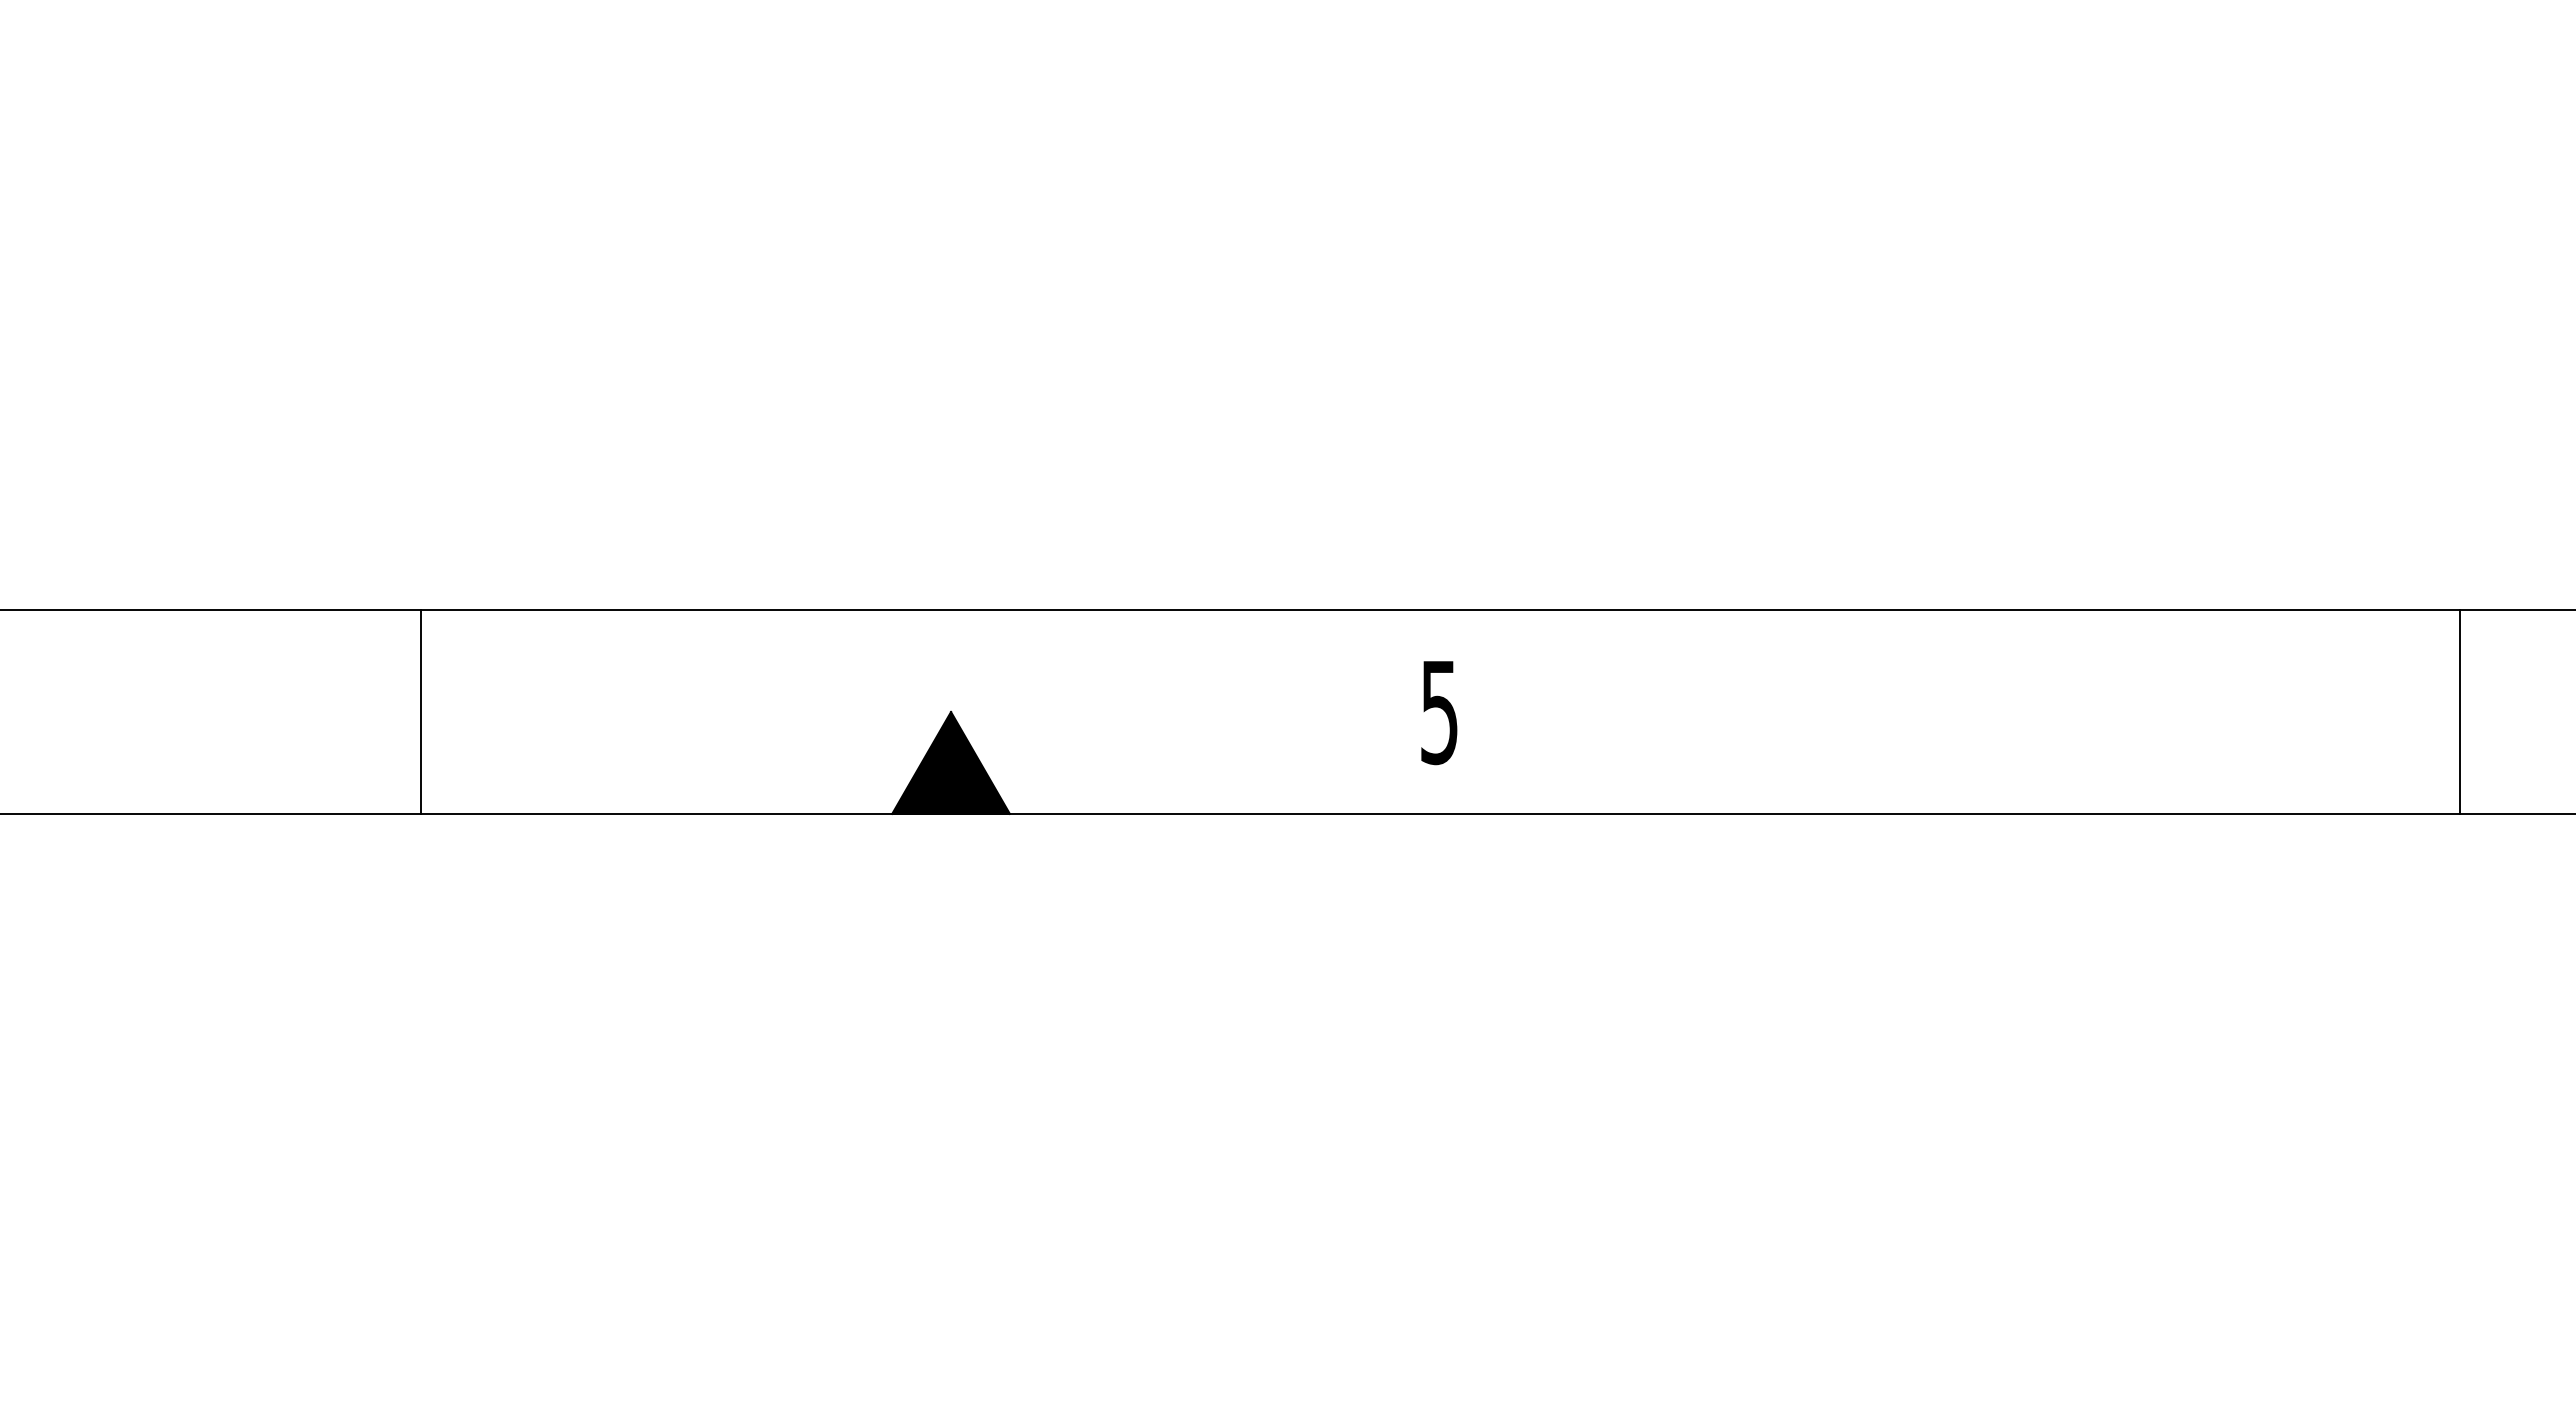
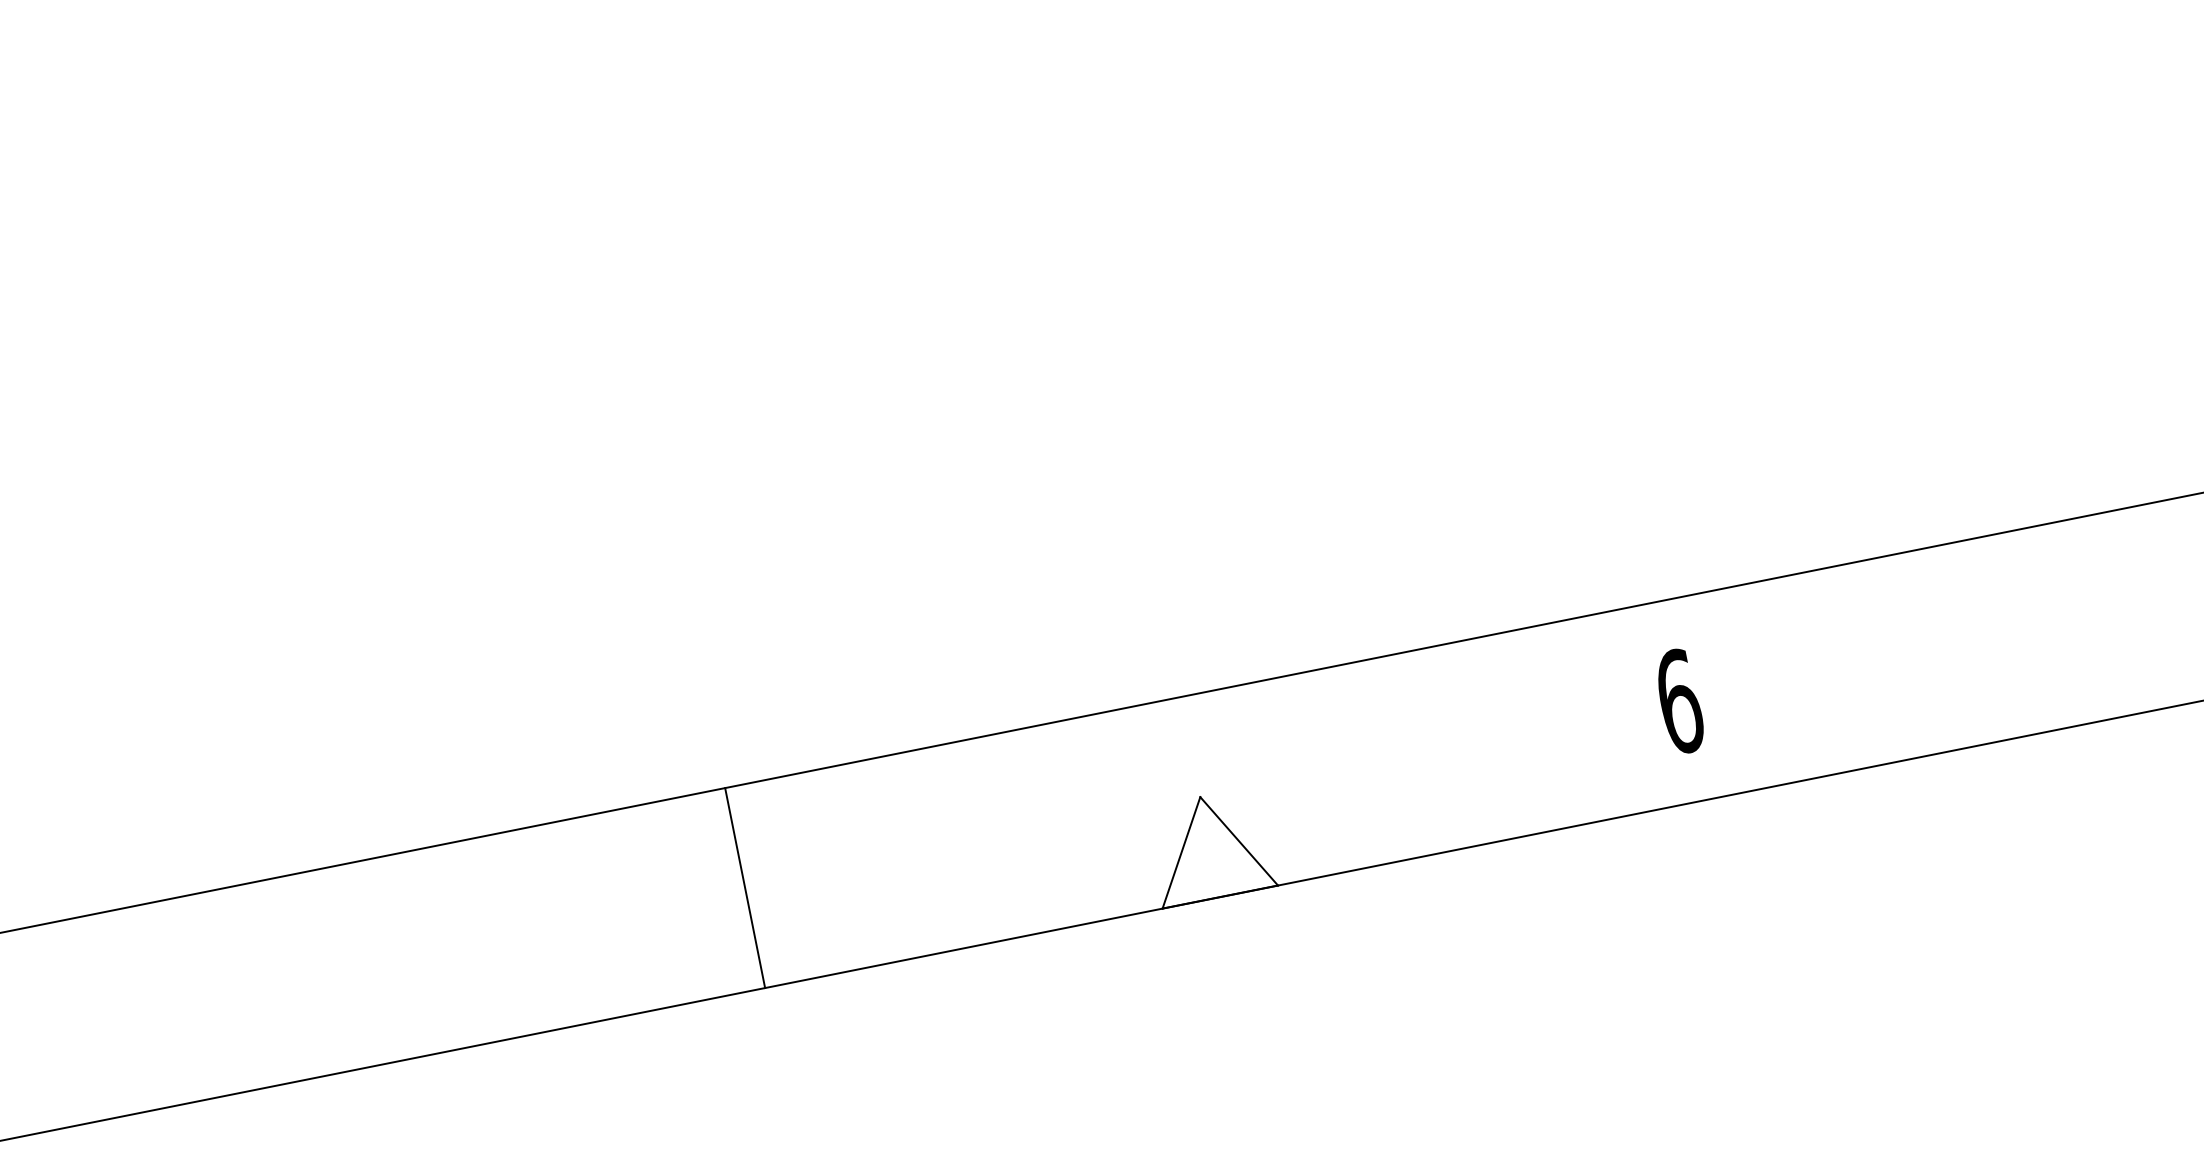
line: (420, 711) -> (744, 887), moved
text: (1439, 712) -> (1679, 701), 5 -> 6
fill: (950, 762) -> (1209, 846), removed

